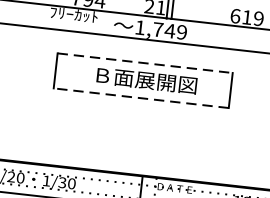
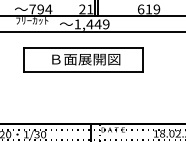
text: (157, 29) -> (89, 24), 1,749 -> 1,449
line: (144, 62) -> (83, 47), dashed -> solid
line: (140, 97) -> (83, 71), dashed -> solid

